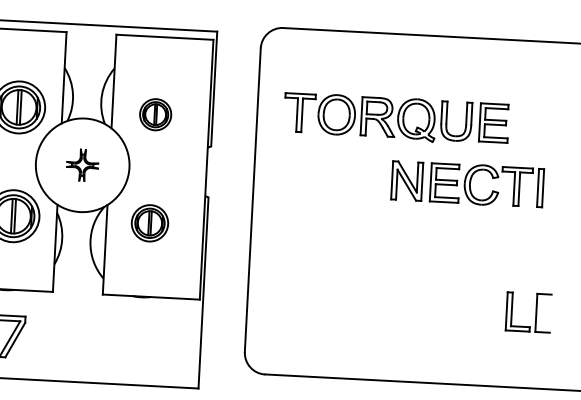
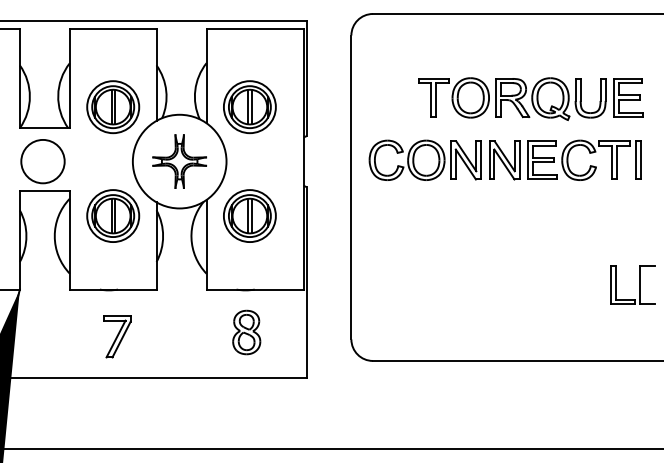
part: (155, 114) -> (249, 107), size x1.67
part: (396, 118) -> (530, 98), moved
part: (82, 165) -> (179, 161), size x1.67
part: (327, 176) -> (424, 159), added
part: (149, 222) -> (249, 215), size x1.43
part: (140, 339) -> (246, 332), added

